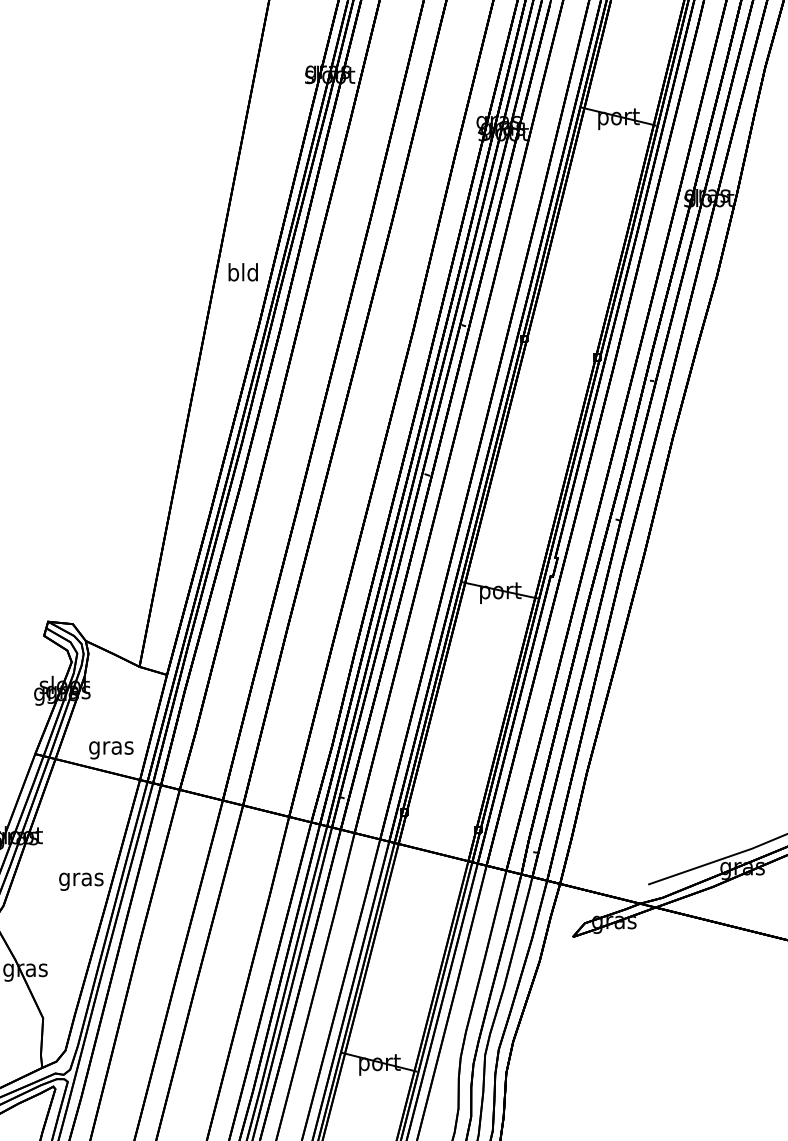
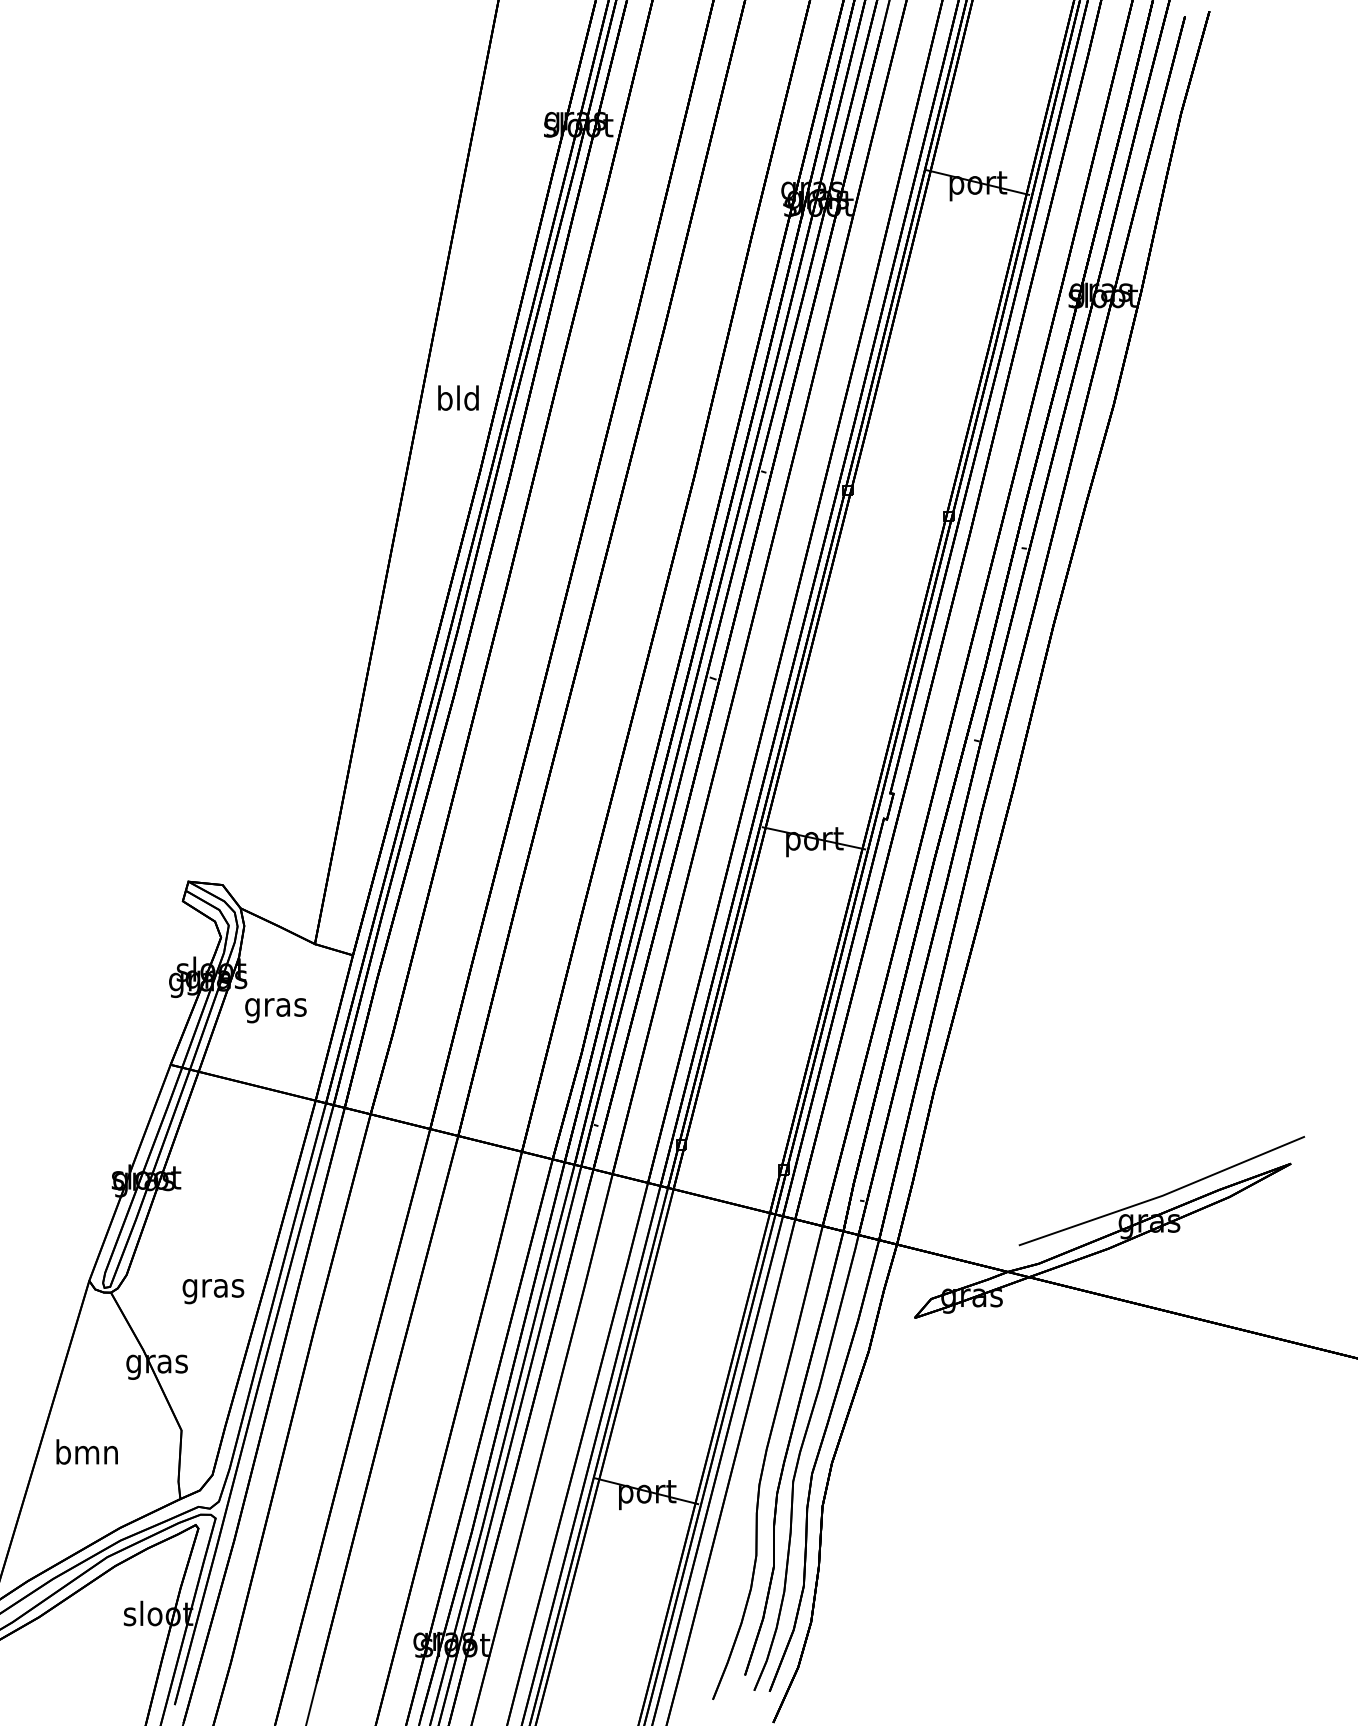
text: (111, 750) -> (275, 1010), moved
text: (81, 881) -> (213, 1291), moved

